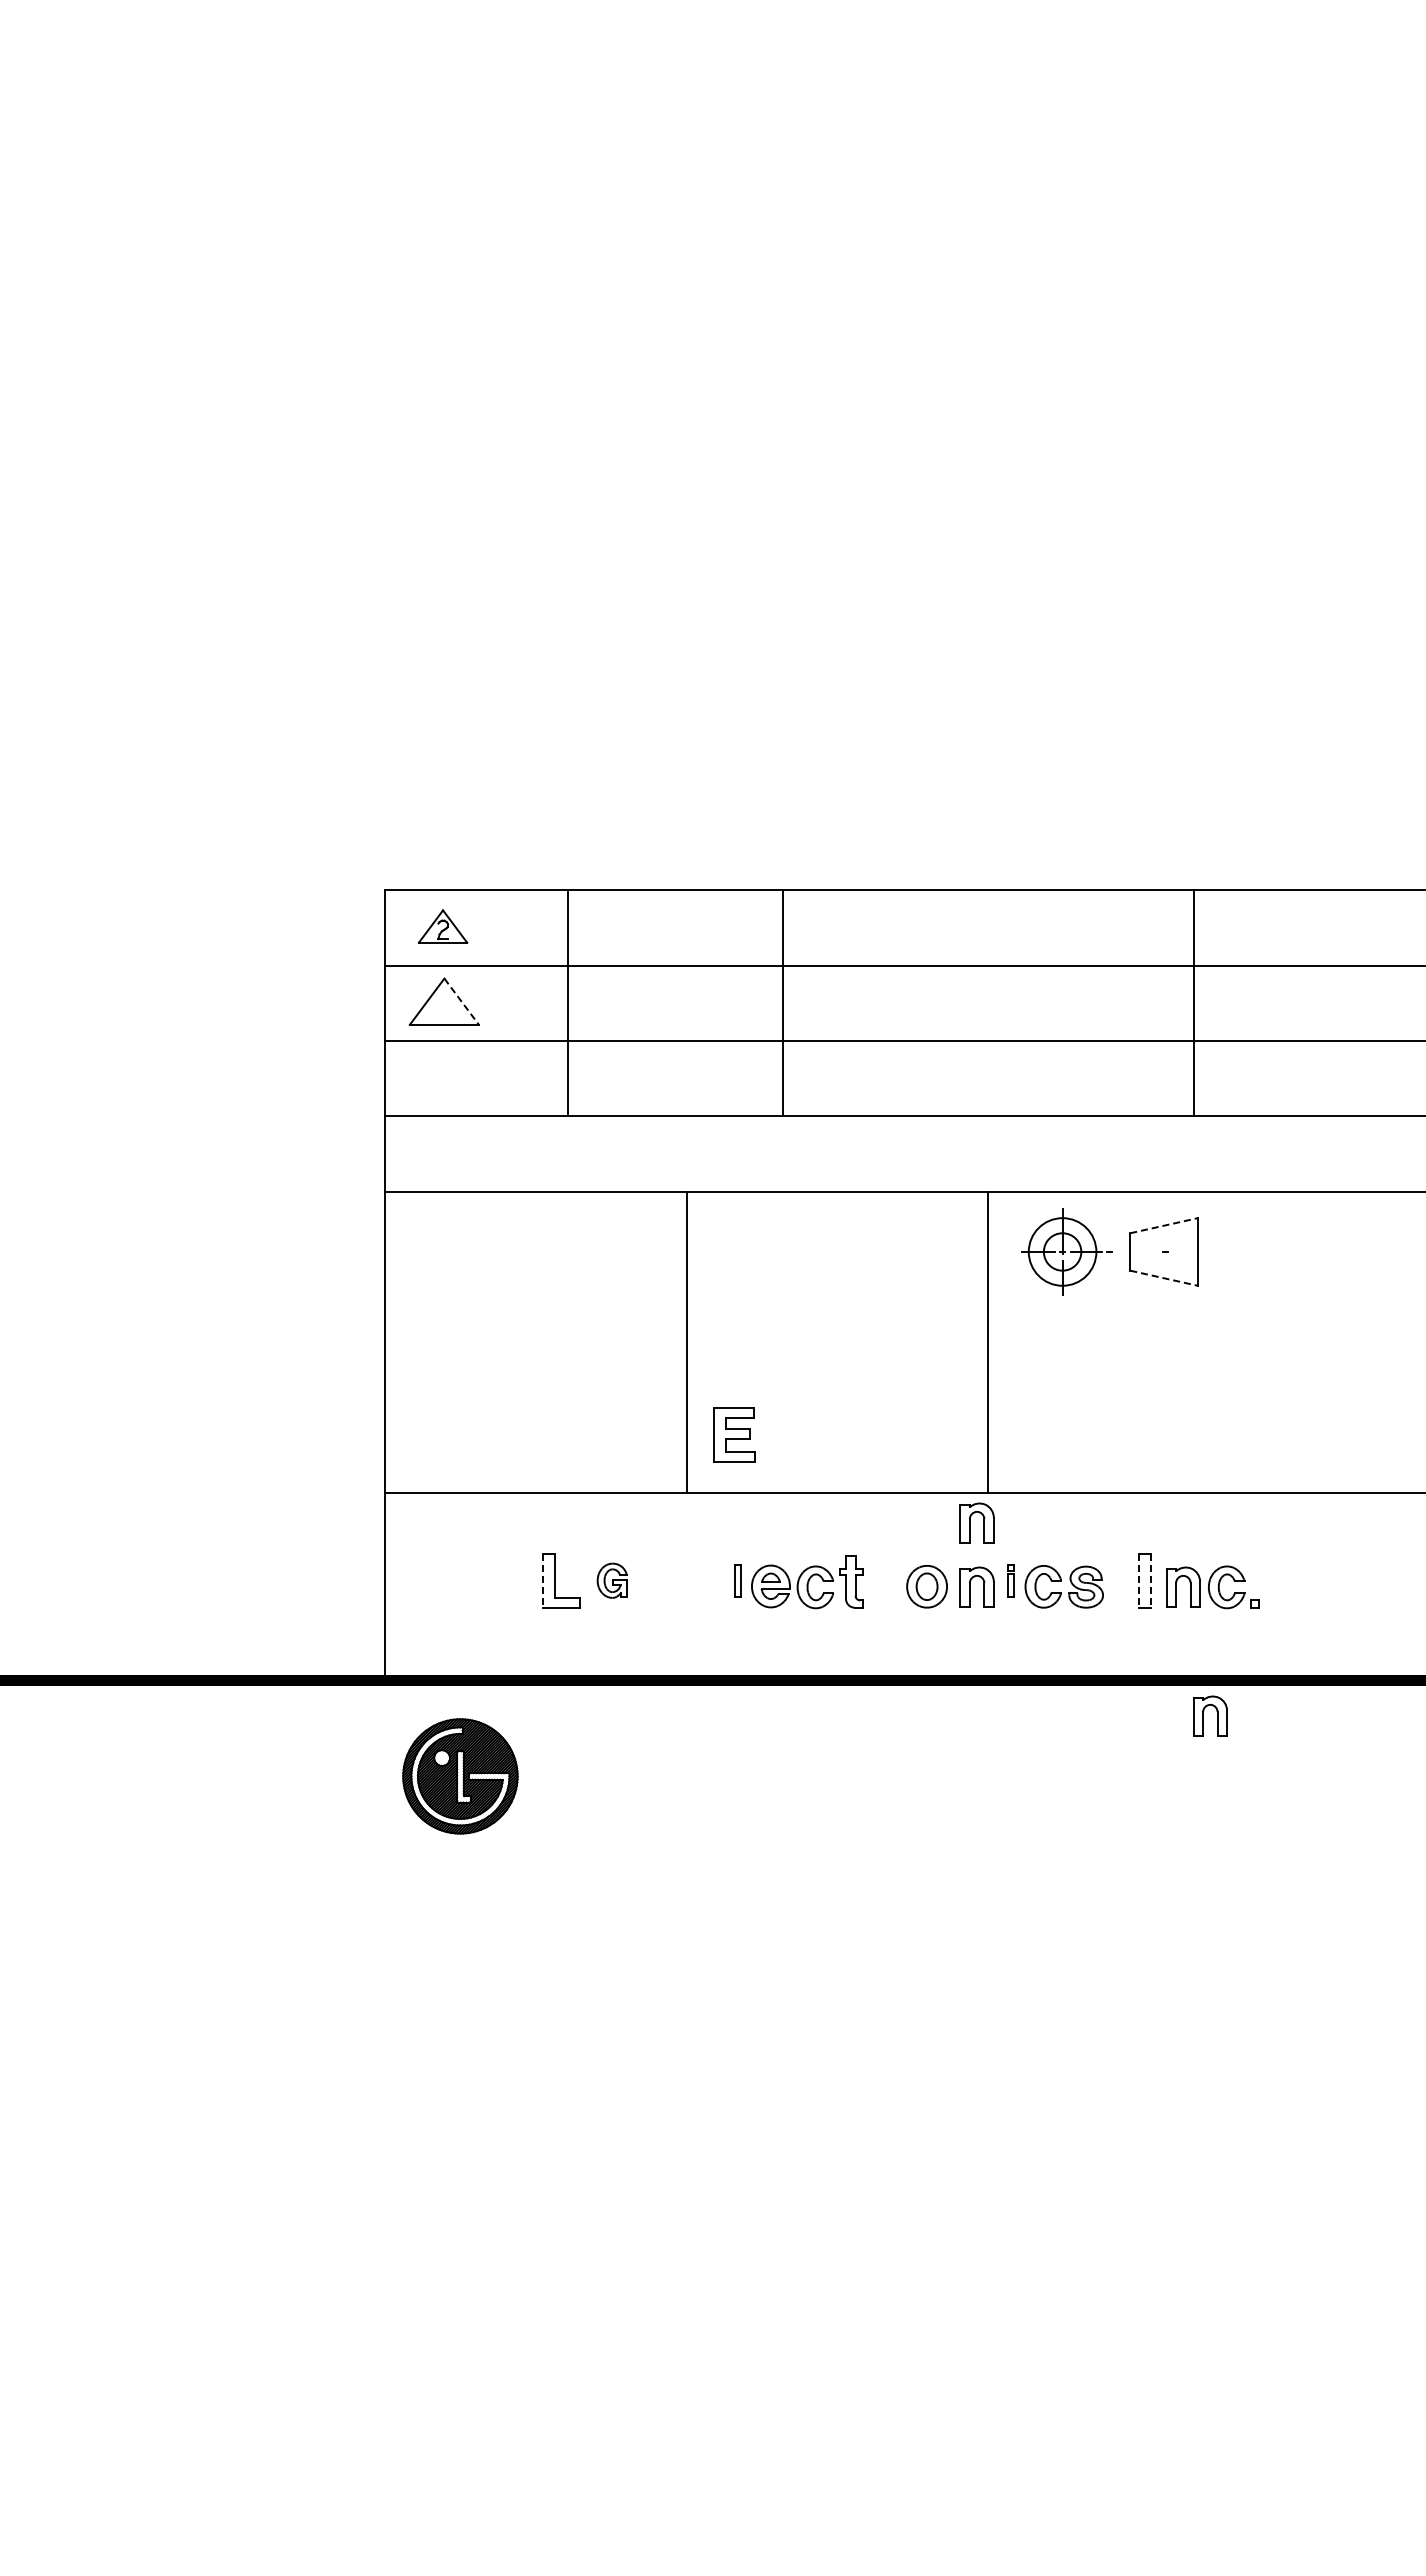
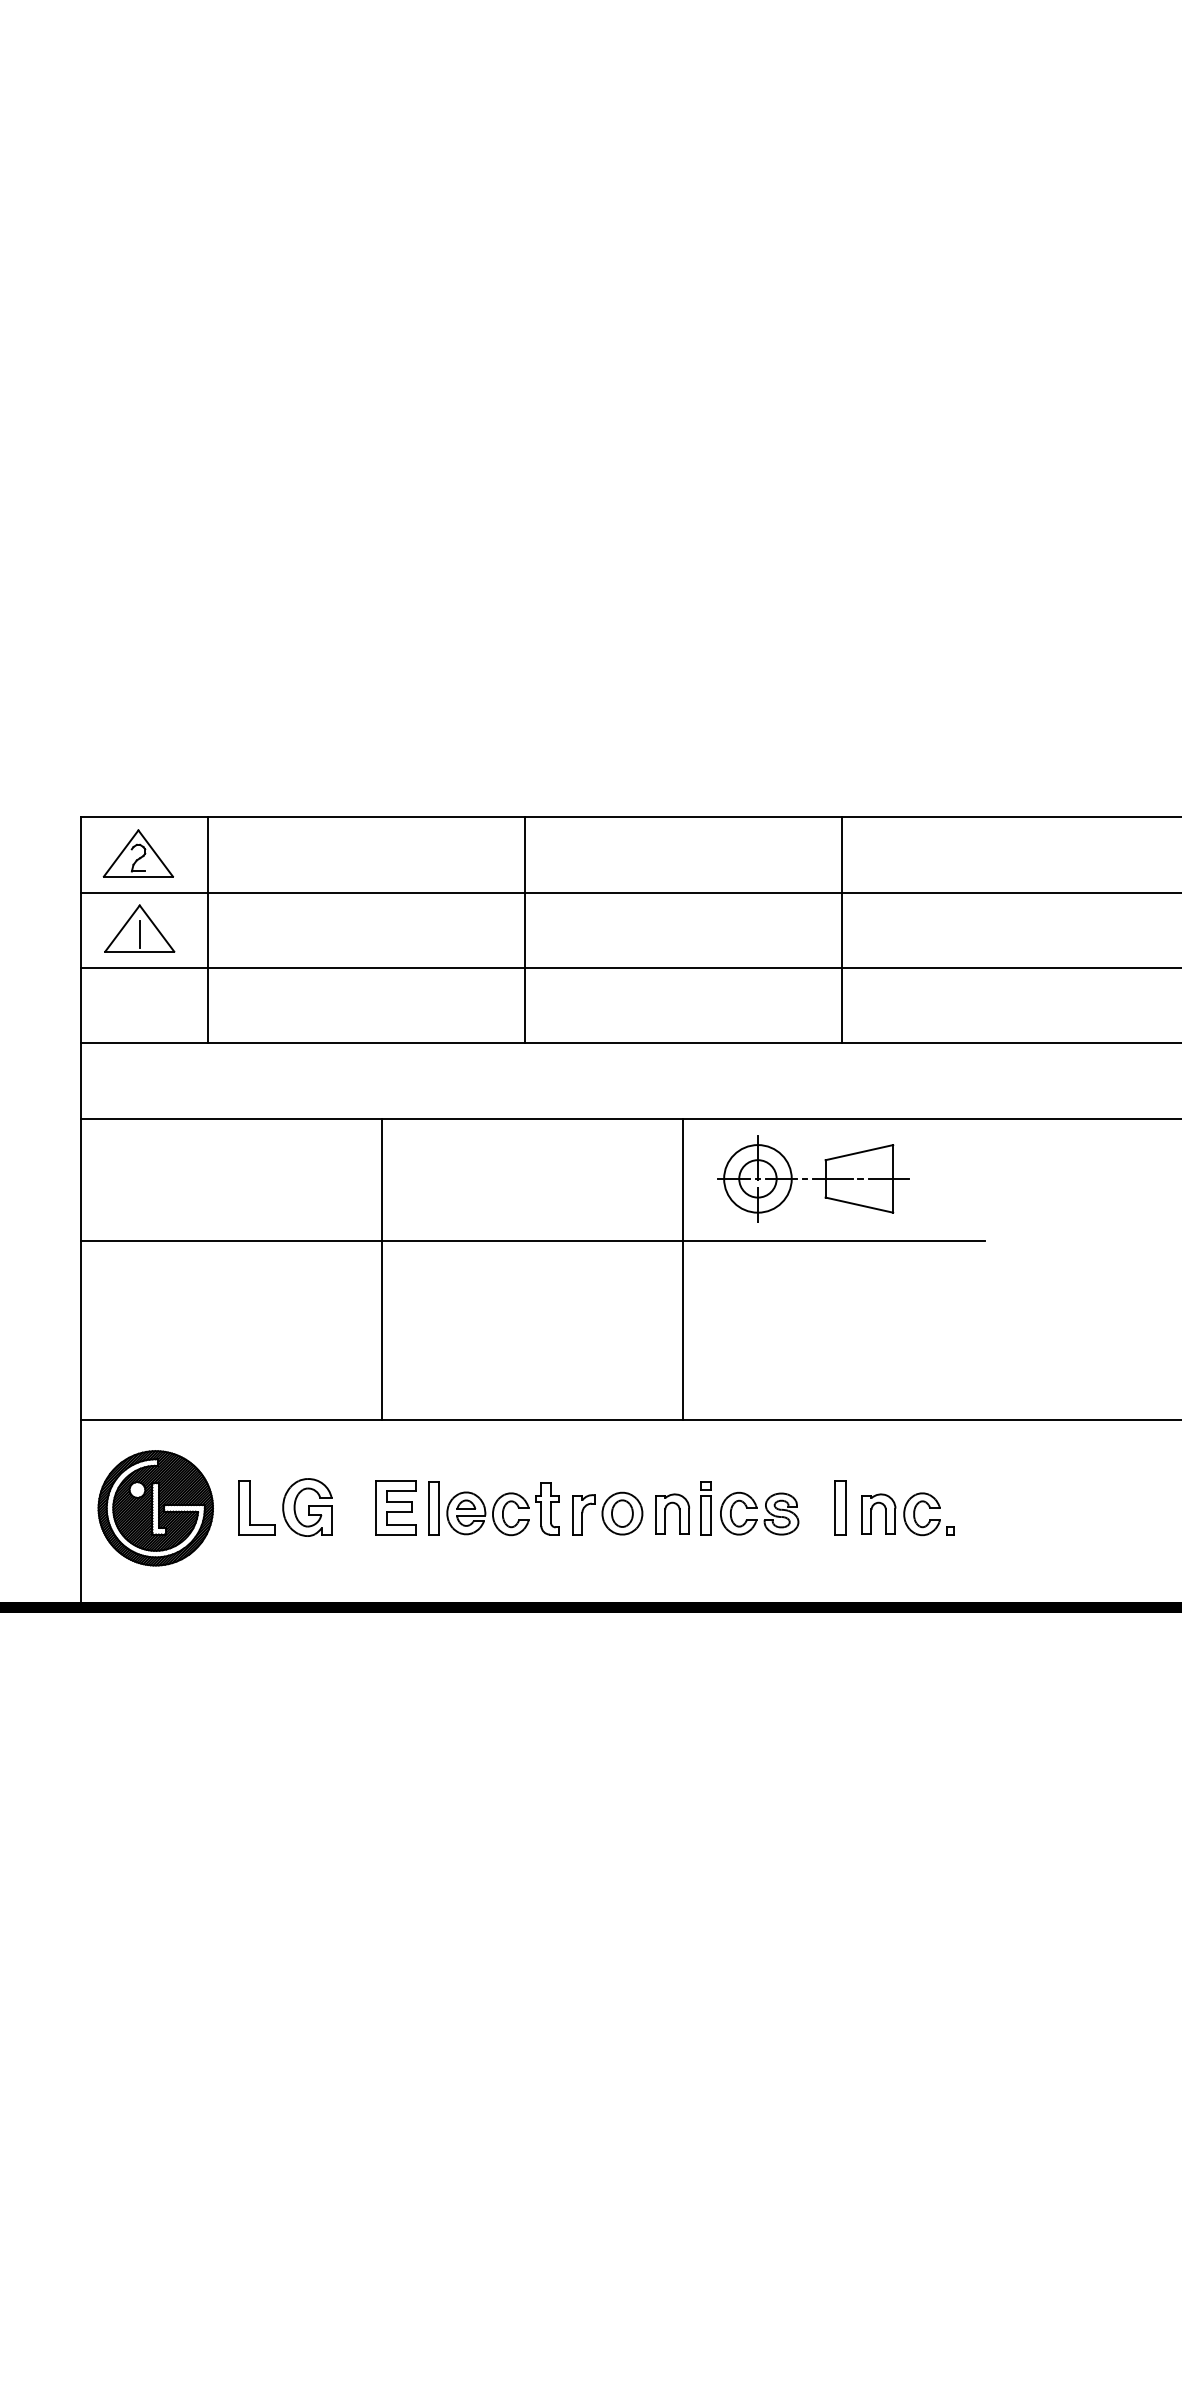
part: (442, 926) -> (137, 853), size x1.43
line: (461, 1001) -> (156, 928), dashed -> solid
line: (568, 1003) -> (207, 930), moved
line: (783, 1003) -> (524, 930), moved
line: (1193, 1003) -> (841, 930), moved
line: (444, 1007) -> (139, 934), added
line: (1164, 1225) -> (859, 1152), dashed -> solid
line: (1137, 1252) -> (832, 1179), added
line: (1193, 1252) -> (888, 1179), added
line: (1164, 1278) -> (859, 1205), dashed -> solid
line: (837, 1313) -> (532, 1240), added
part: (734, 1434) -> (395, 1507), moved
part: (976, 1522) -> (671, 1449), removed
line: (543, 1580) -> (238, 1507), dashed -> solid
part: (612, 1580) -> (307, 1507), size x1.67
part: (737, 1581) -> (432, 1508), size x1.67
part: (1010, 1581) -> (705, 1508), size x1.67
line: (1139, 1581) -> (834, 1508), dashed -> solid
line: (1150, 1581) -> (845, 1508), dashed -> solid
part: (887, 1587) -> (582, 1514), added
part: (1203, 1715) -> (898, 1642), removed
part: (460, 1776) -> (155, 1508), moved

